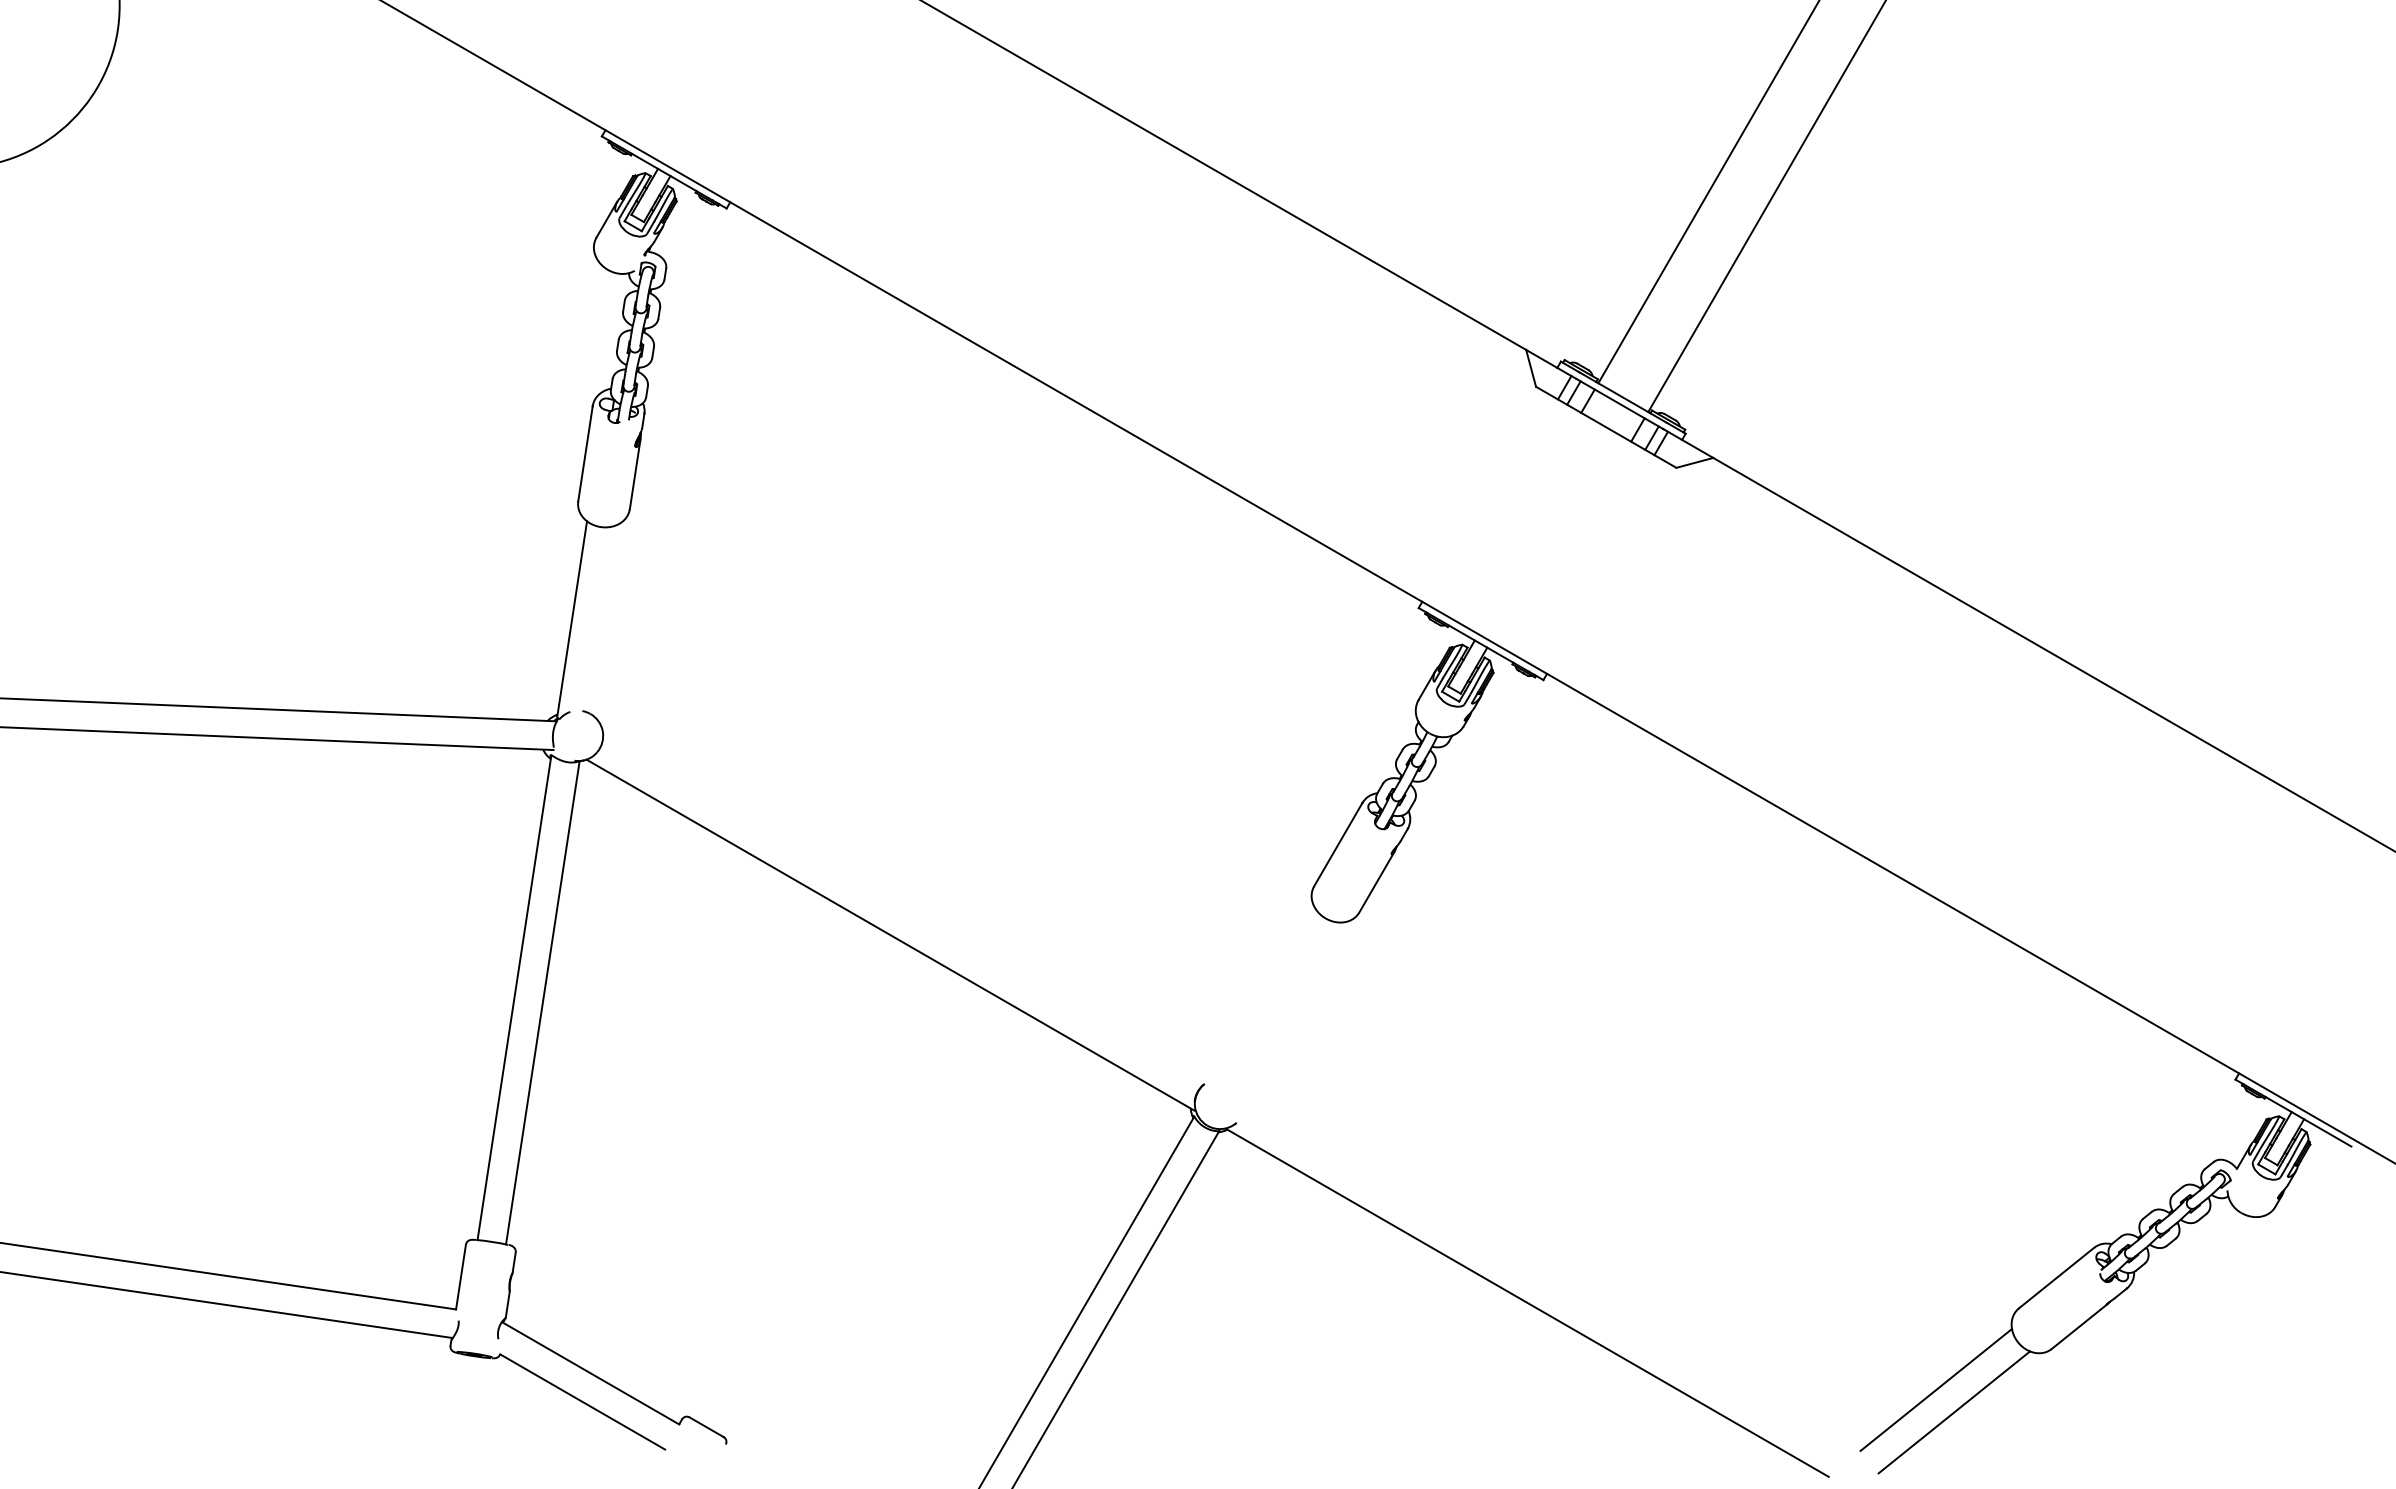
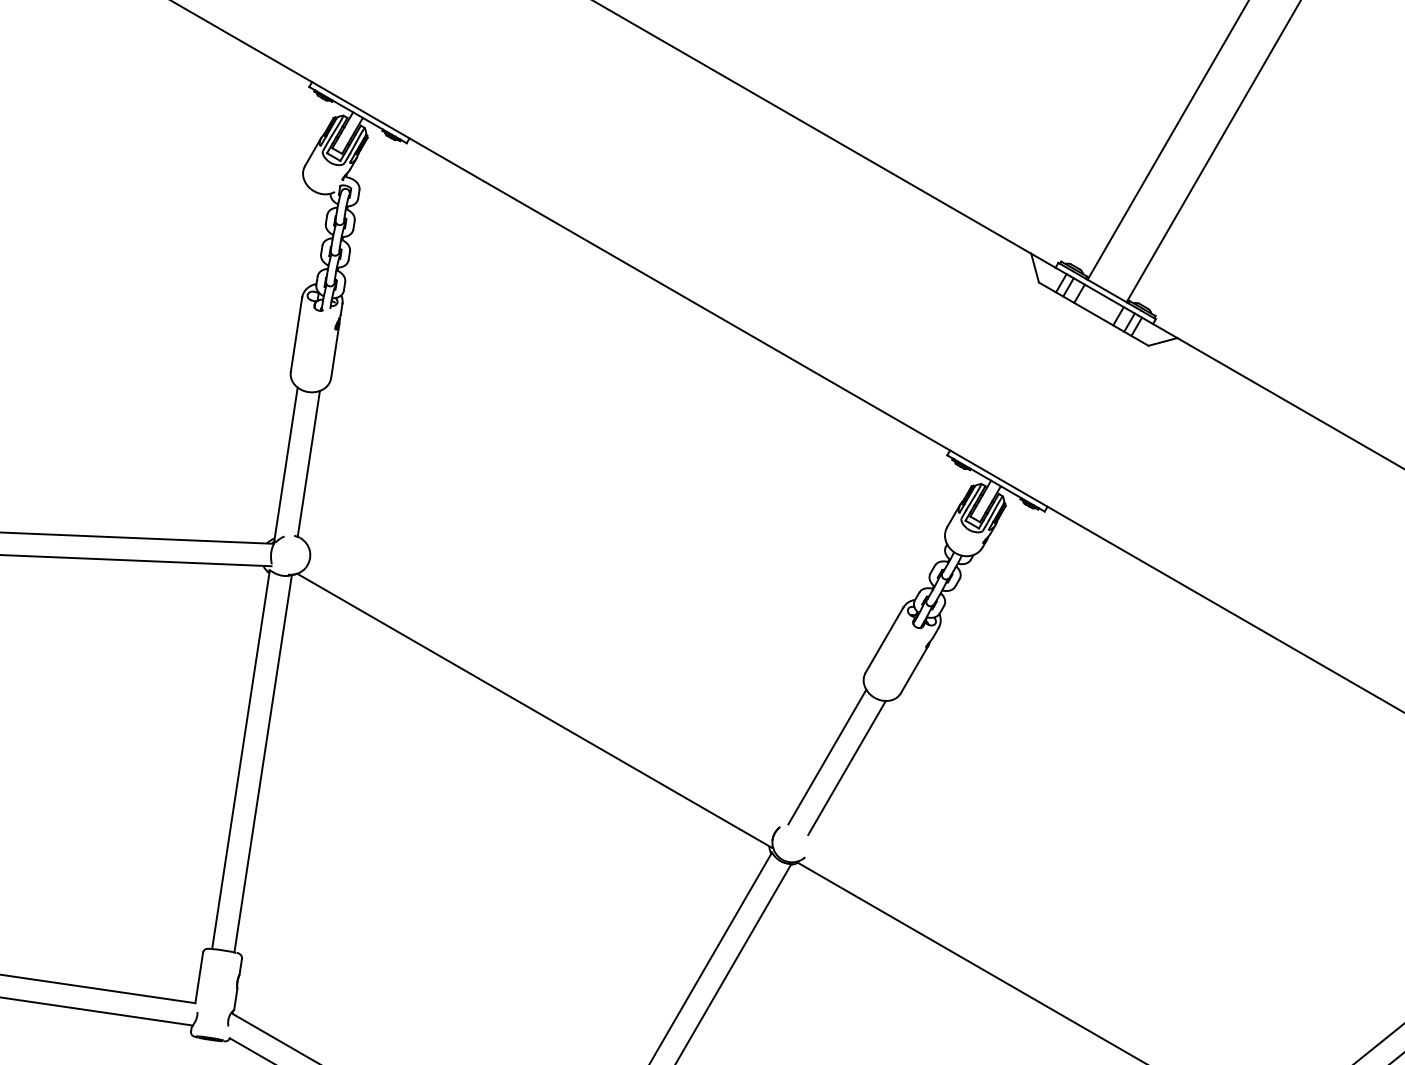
line: (601, 618) -> (308, 463), added
line: (1265, 994) -> (827, 757), added
line: (1290, 1008) -> (847, 768), added

